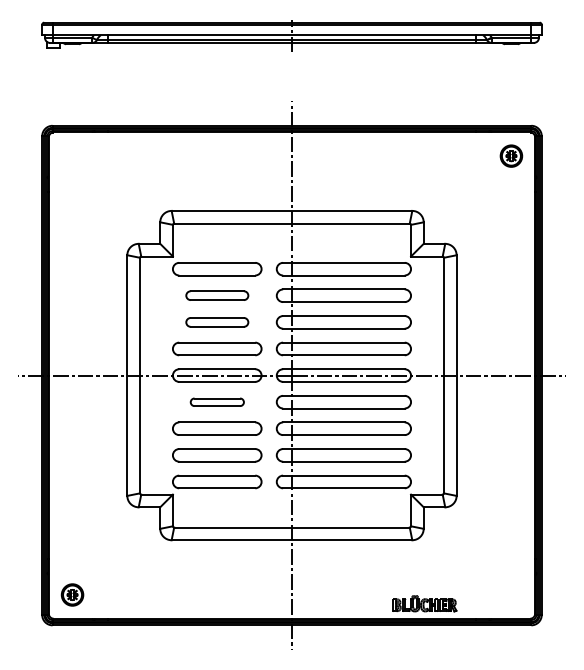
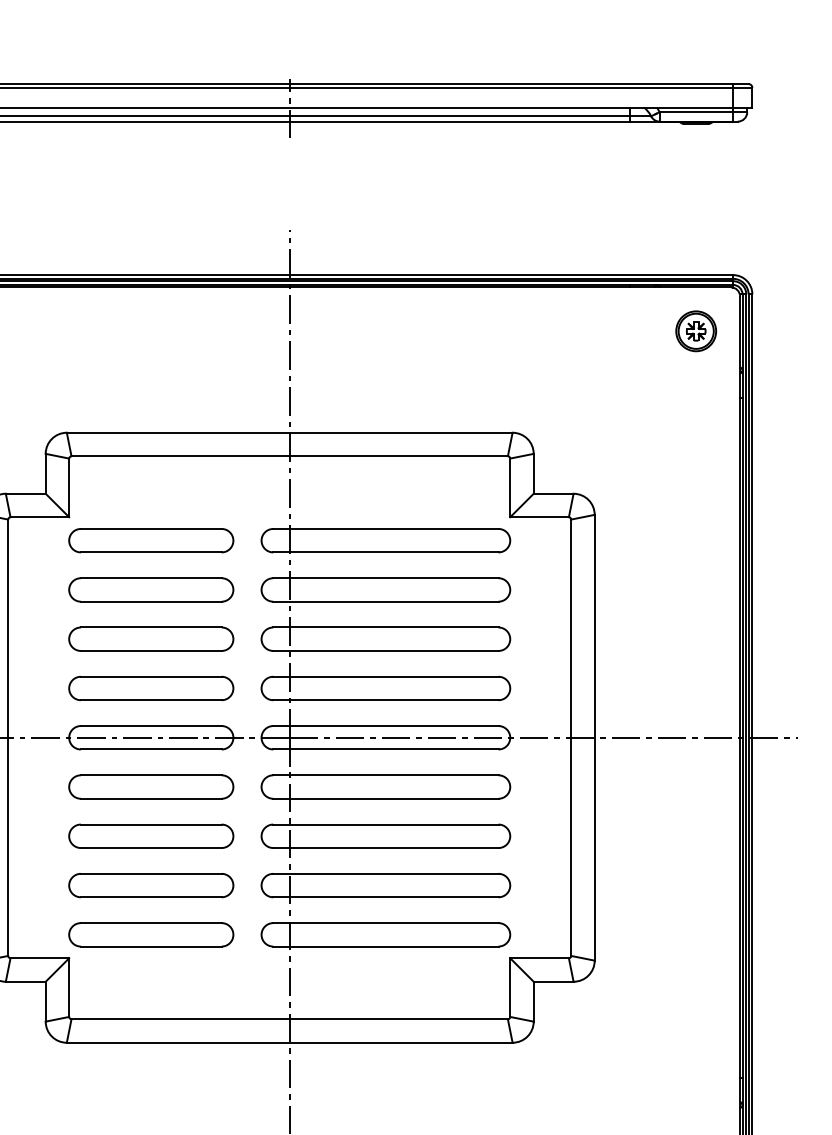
part: (217, 295) -> (151, 589), size x1.43
part: (217, 322) -> (151, 639), size x1.43
part: (217, 402) -> (151, 787), size x1.67

